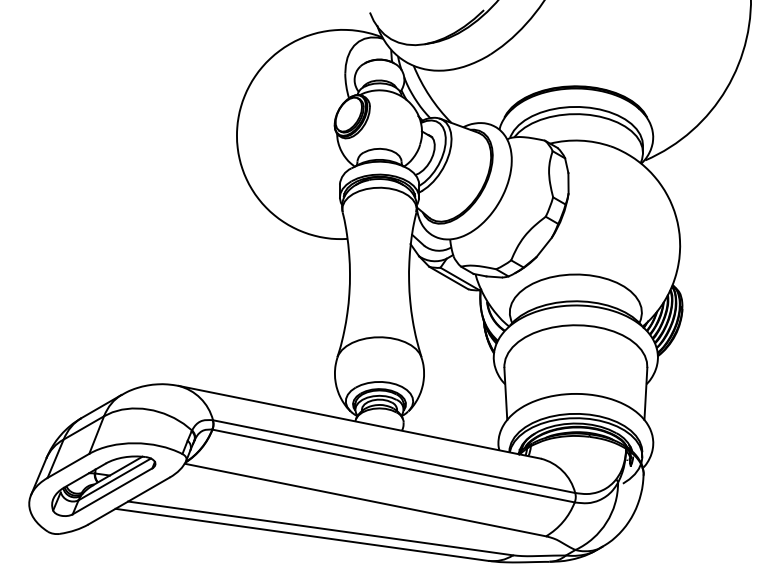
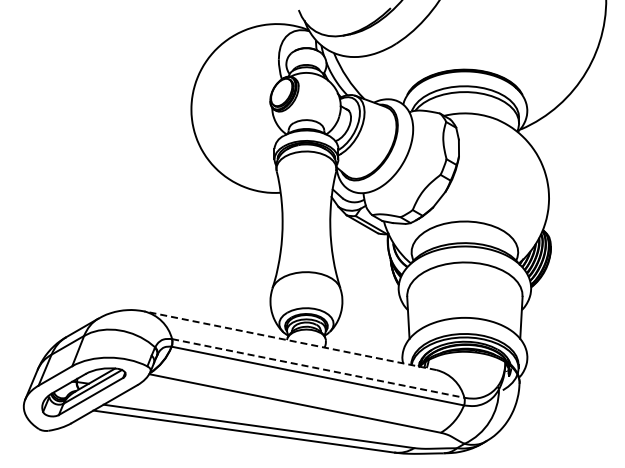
line: (359, 421) -> (290, 340), solid -> dashed
line: (394, 456) -> (318, 368), solid -> dashed

